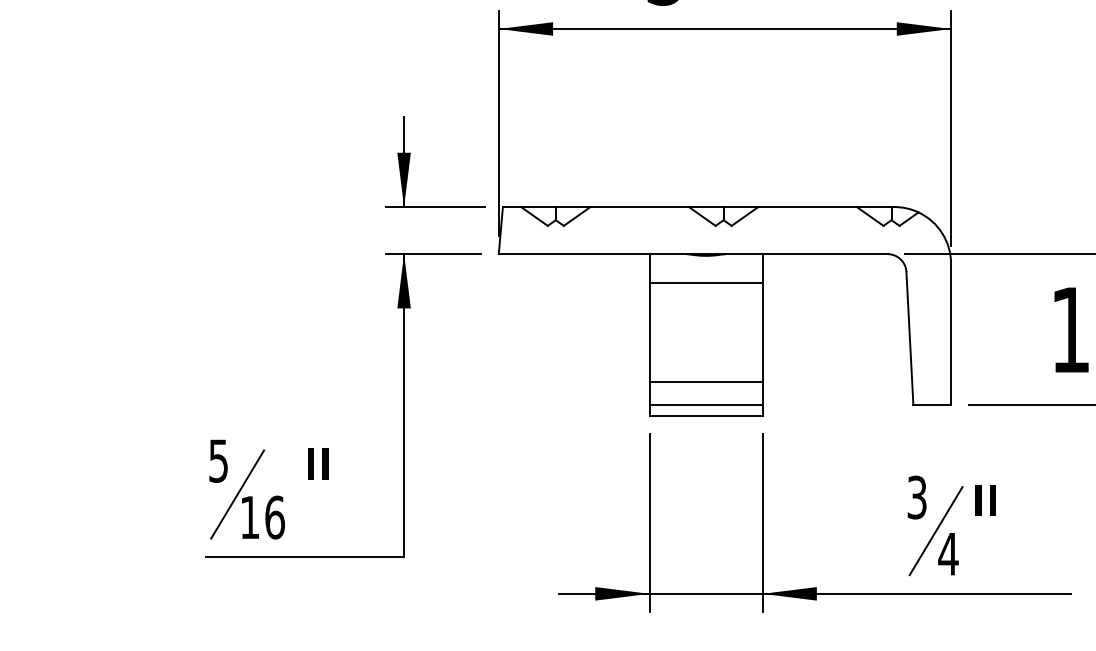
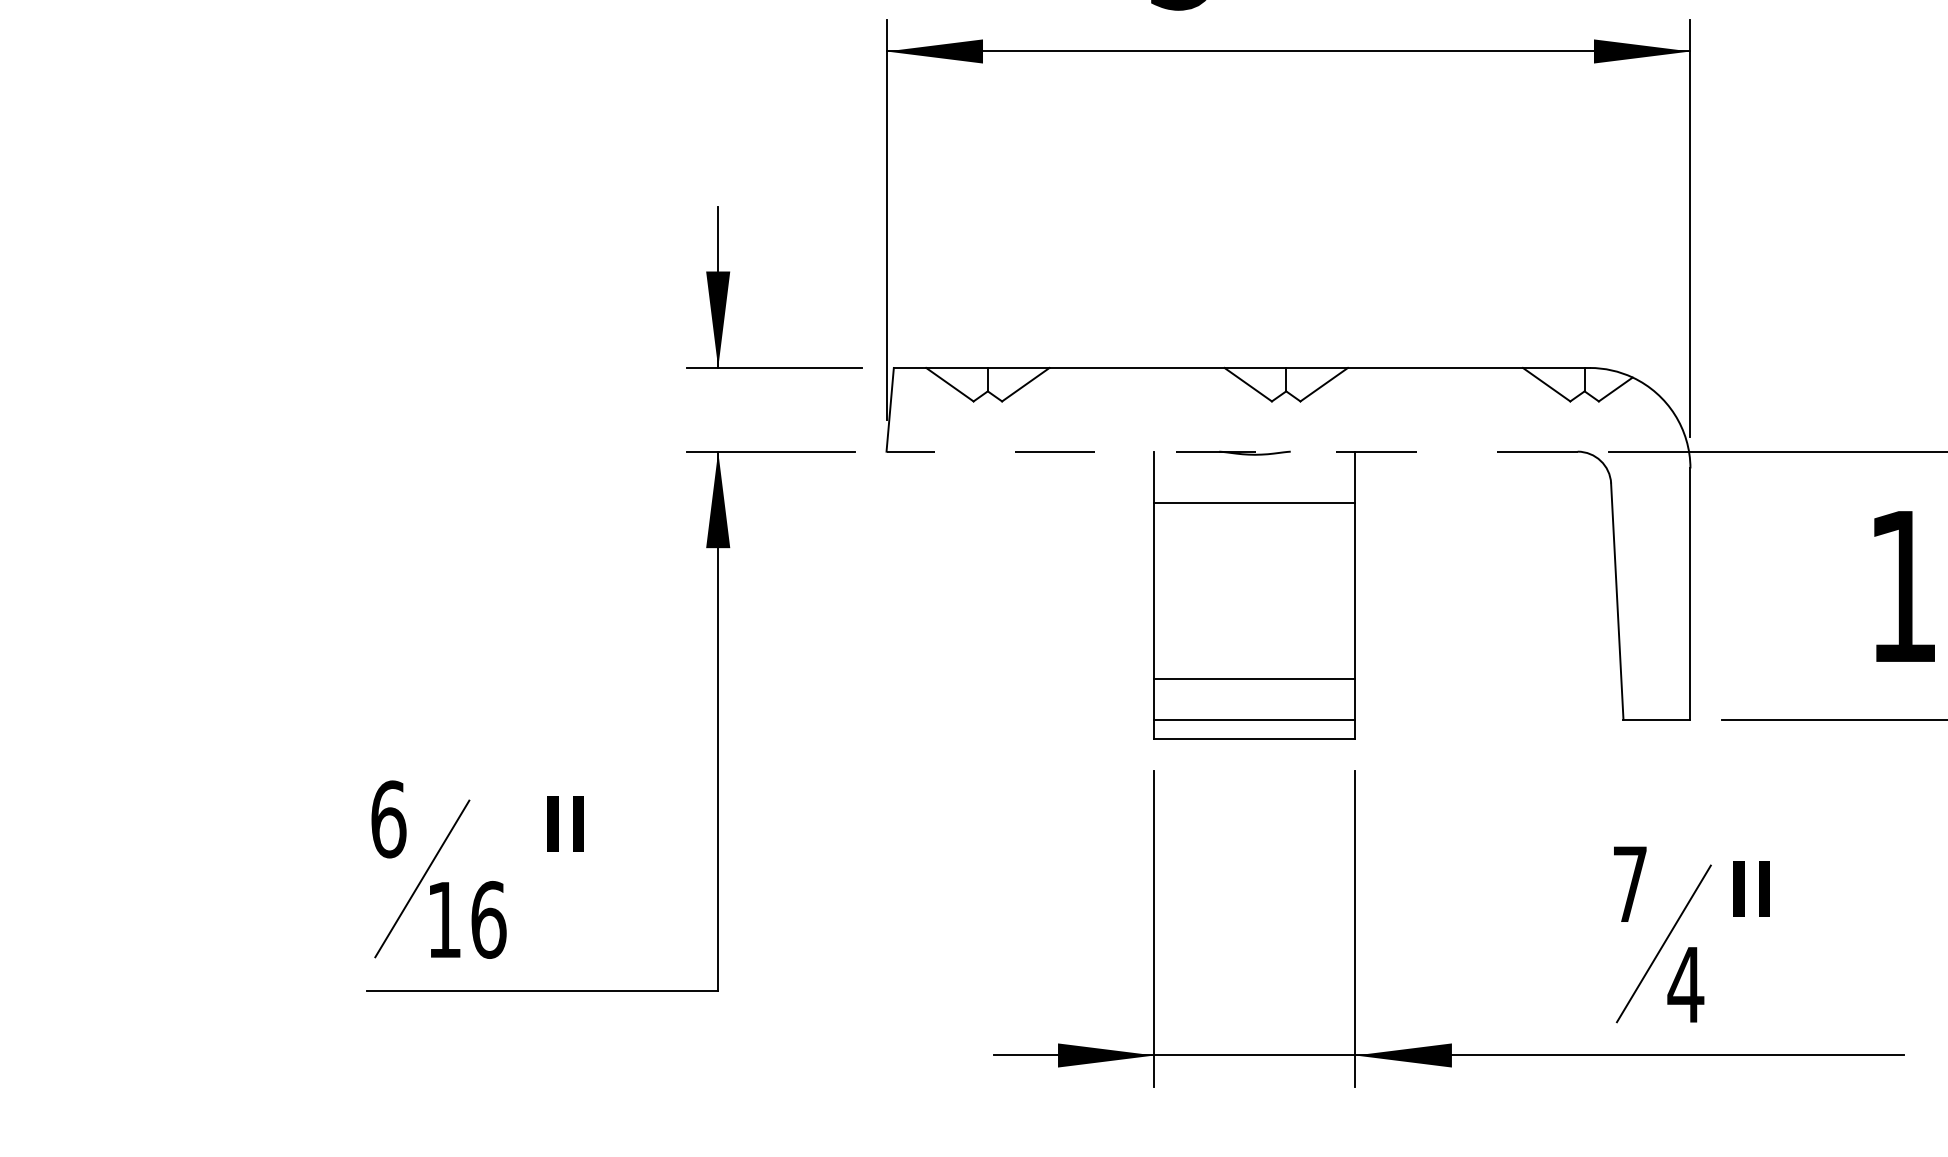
line: (692, 254) -> (1230, 452), solid -> dashed
text: (218, 460) -> (388, 818), 5 -> 6
text: (916, 497) -> (1629, 884), 3 -> 7

